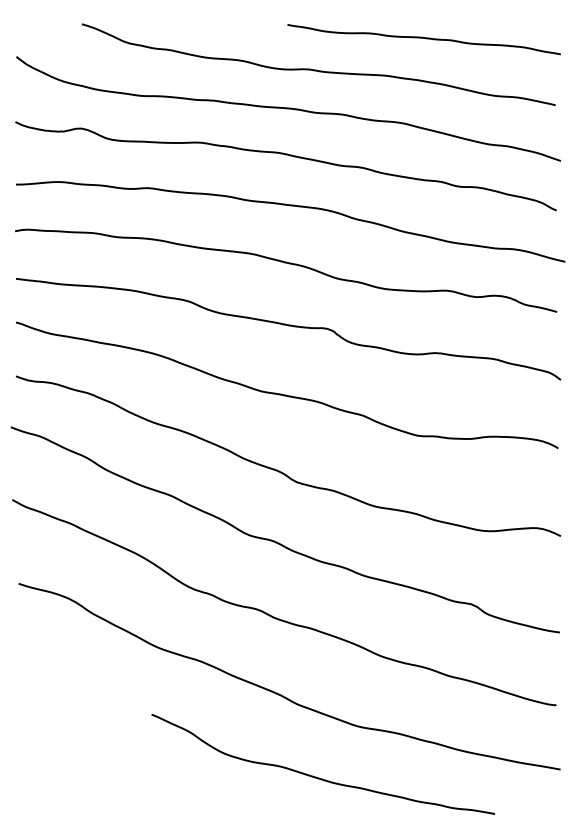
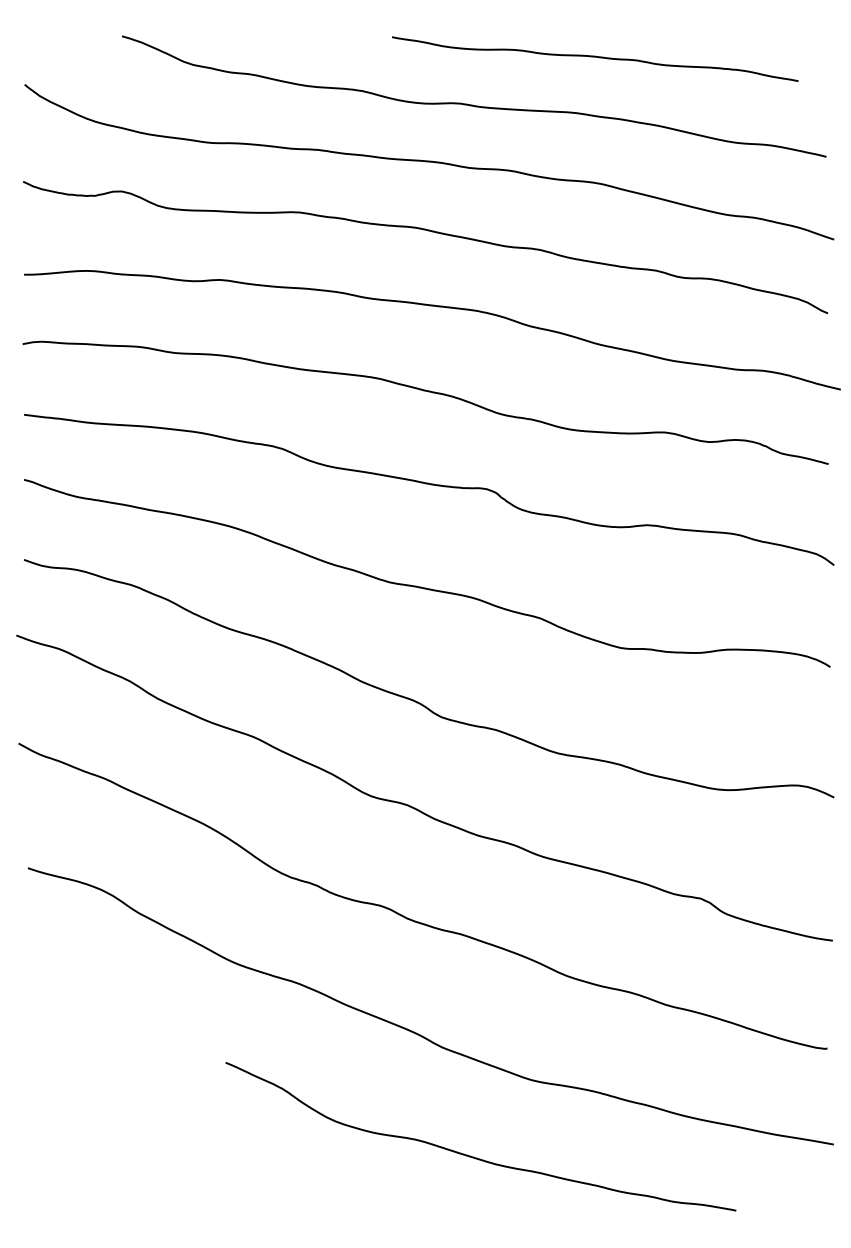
curve: (423, 38) -> (594, 57), moved

